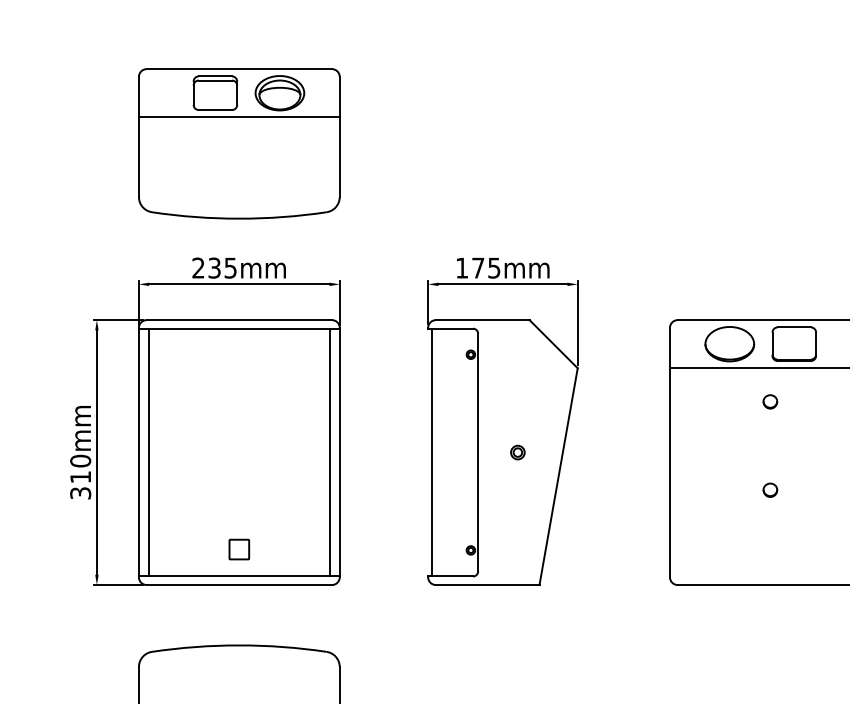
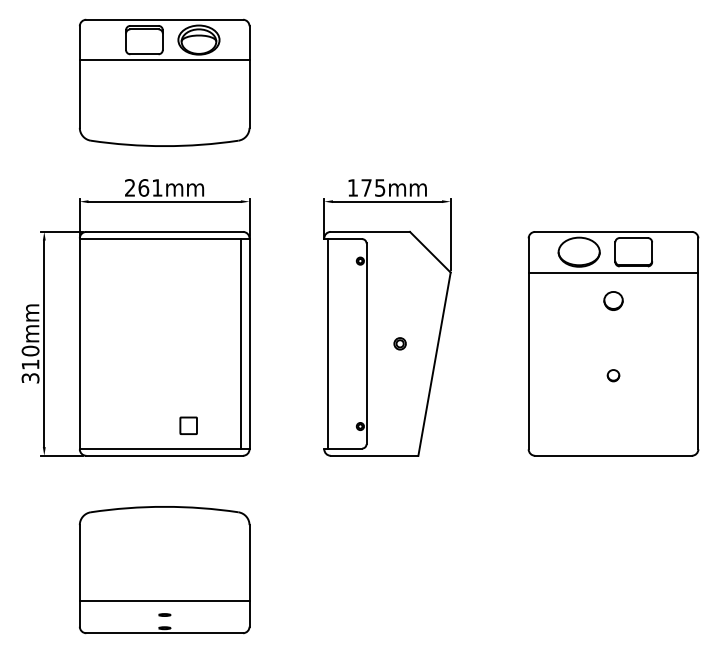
text: (222, 267) -> (150, 187), 235mm -> 261mm
part: (770, 401) -> (613, 300), size x1.6
line: (149, 452) -> (88, 343), removed
part: (239, 549) -> (188, 425), moved

